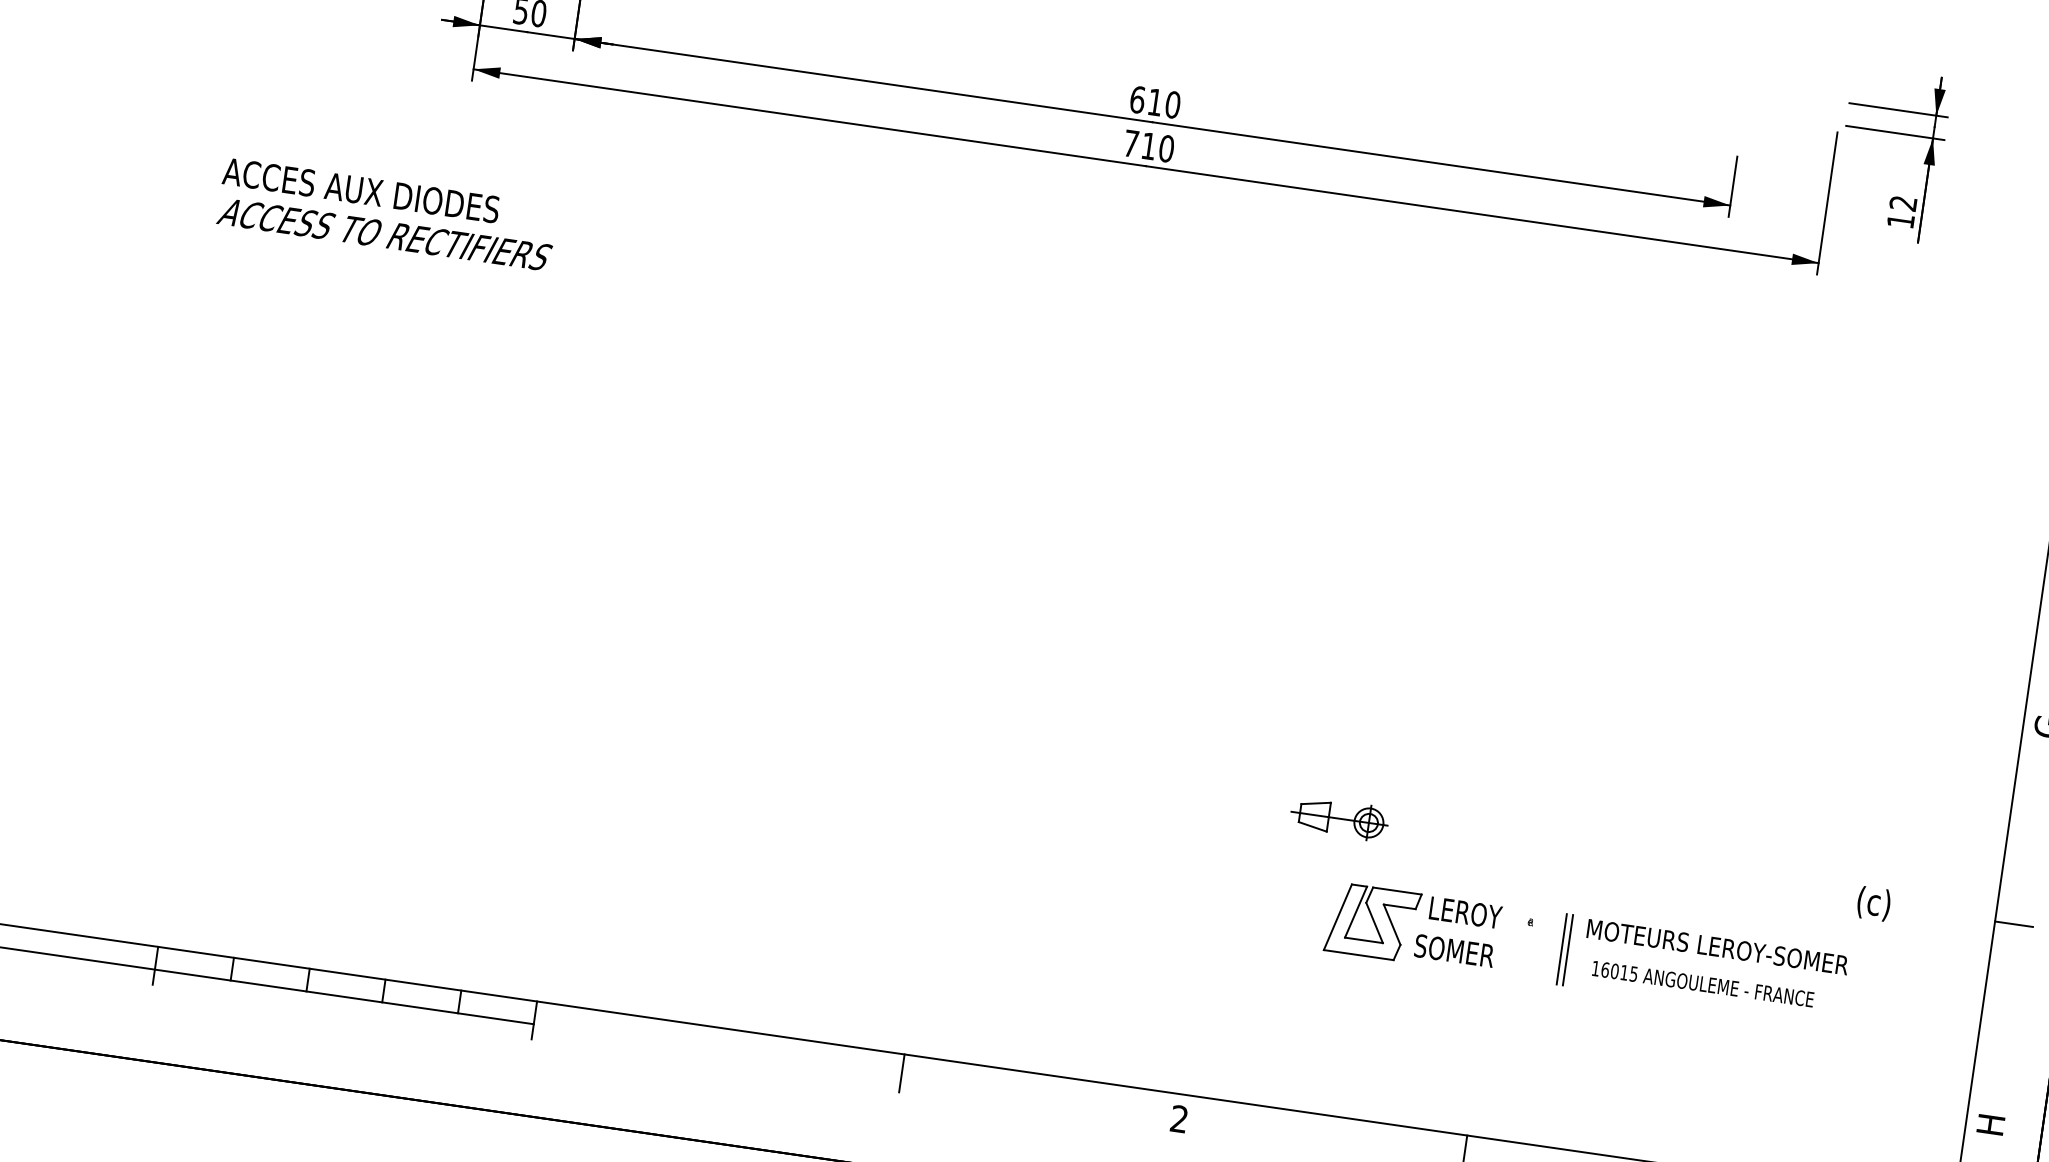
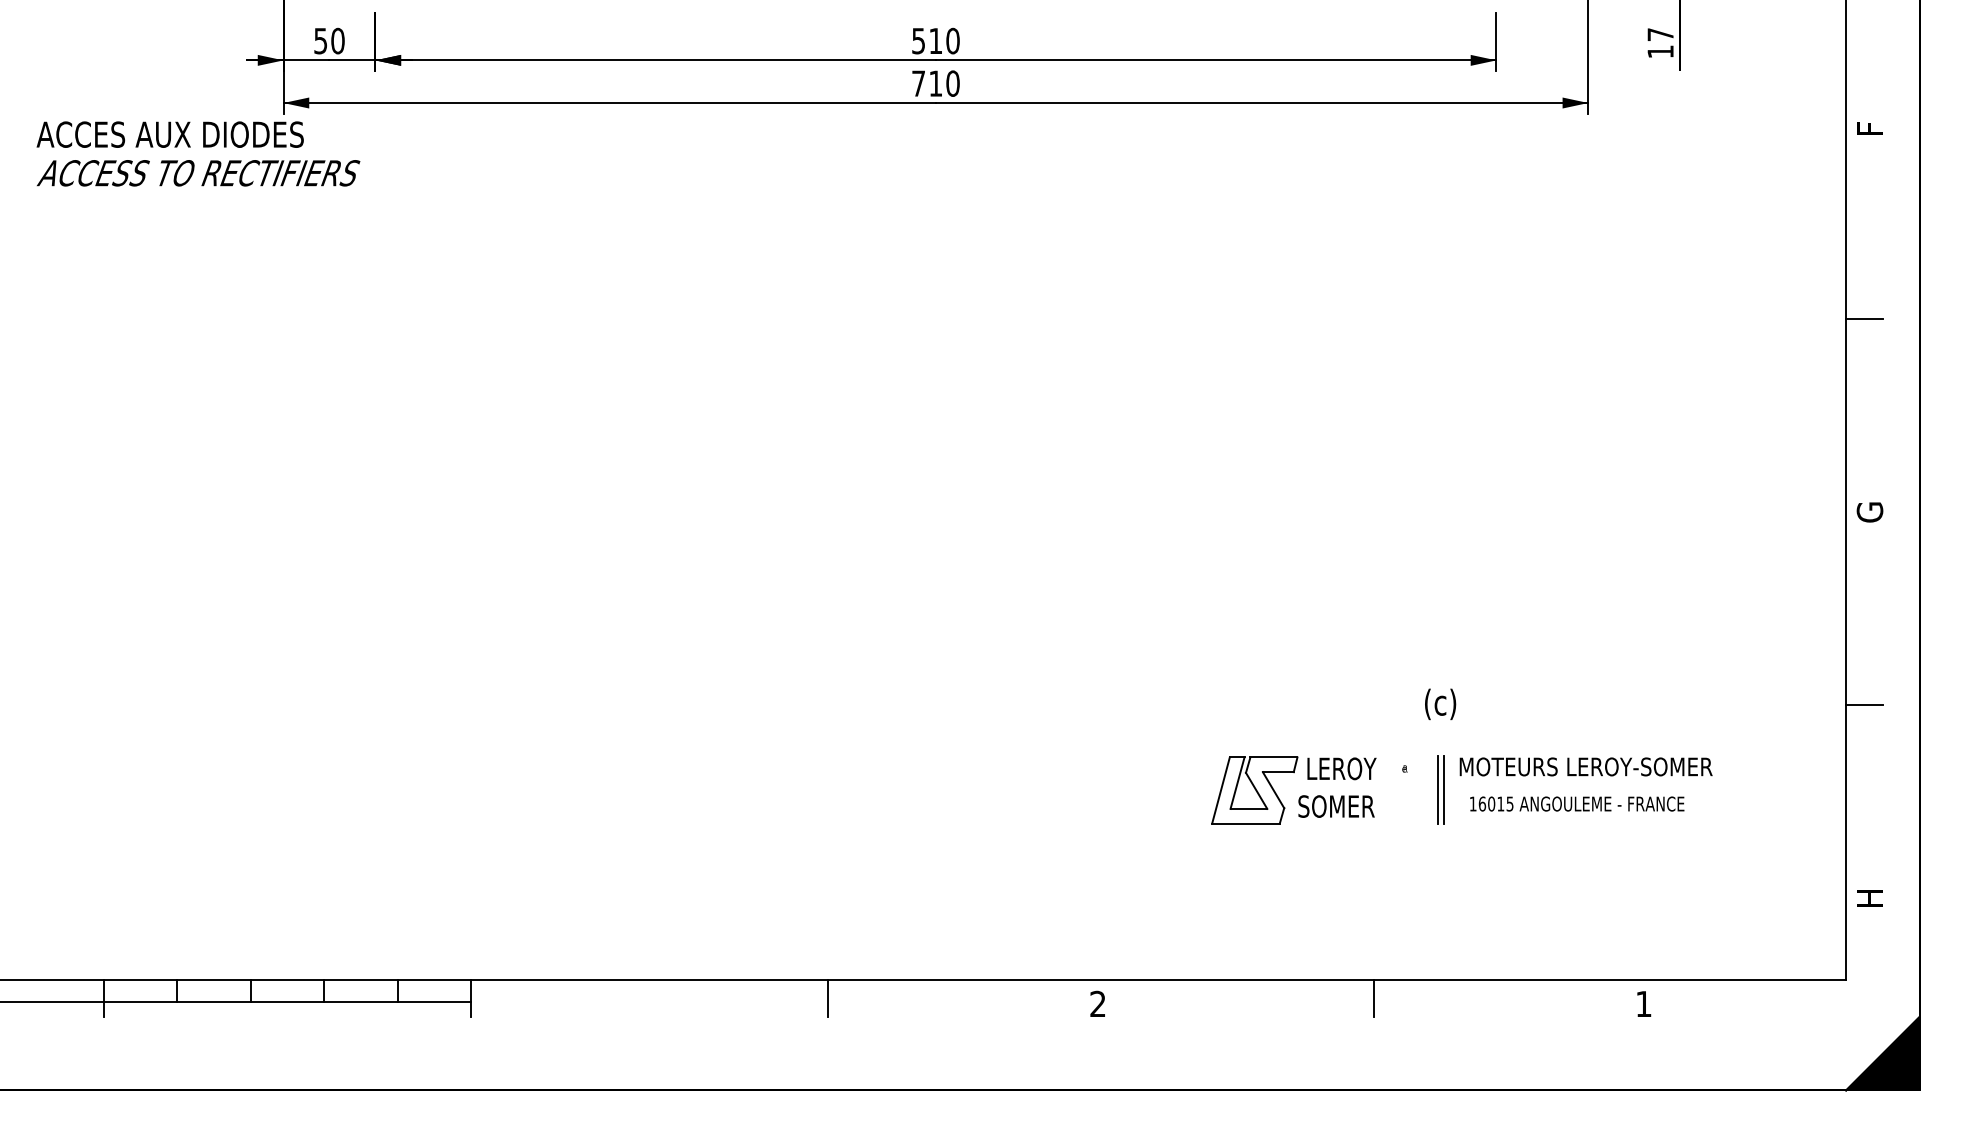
text: (1137, 99) -> (918, 40), 610 -> 510
text: (1903, 203) -> (1660, 34), 12 -> 17
text: (387, 214) -> (198, 153), moved
part: (1338, 818) -> (1208, 696), removed
text: (1873, 903) -> (1440, 704), moved

